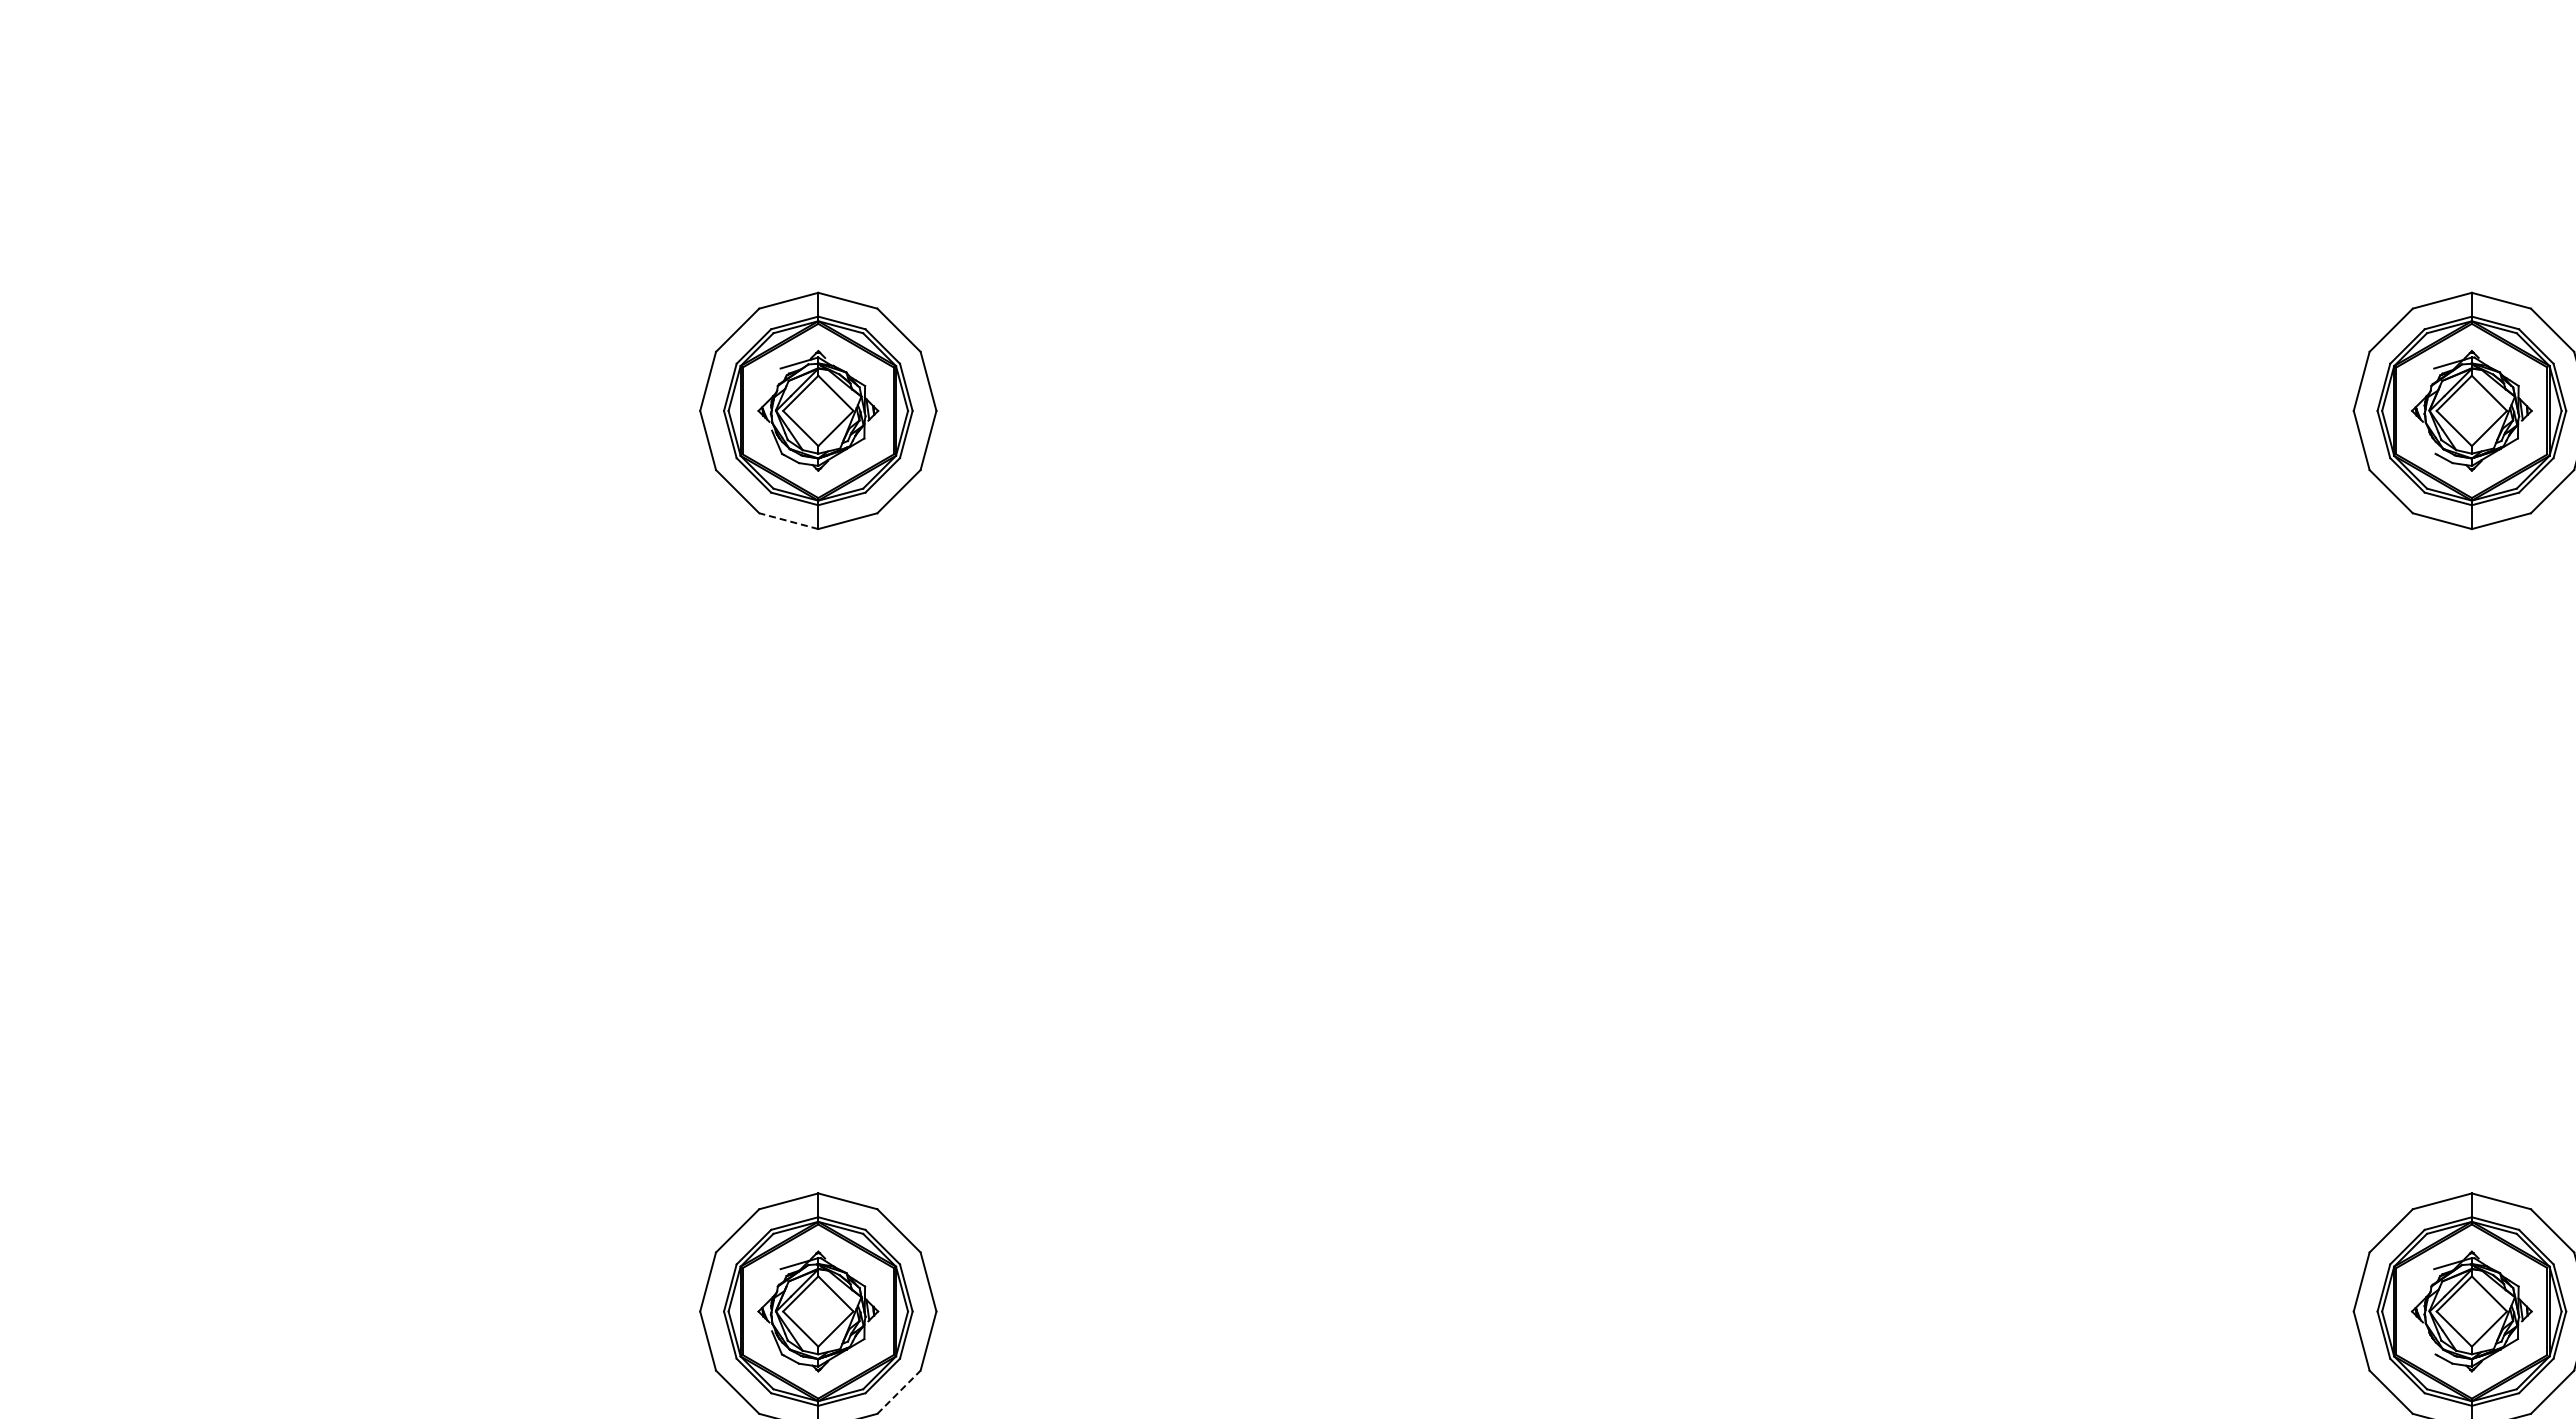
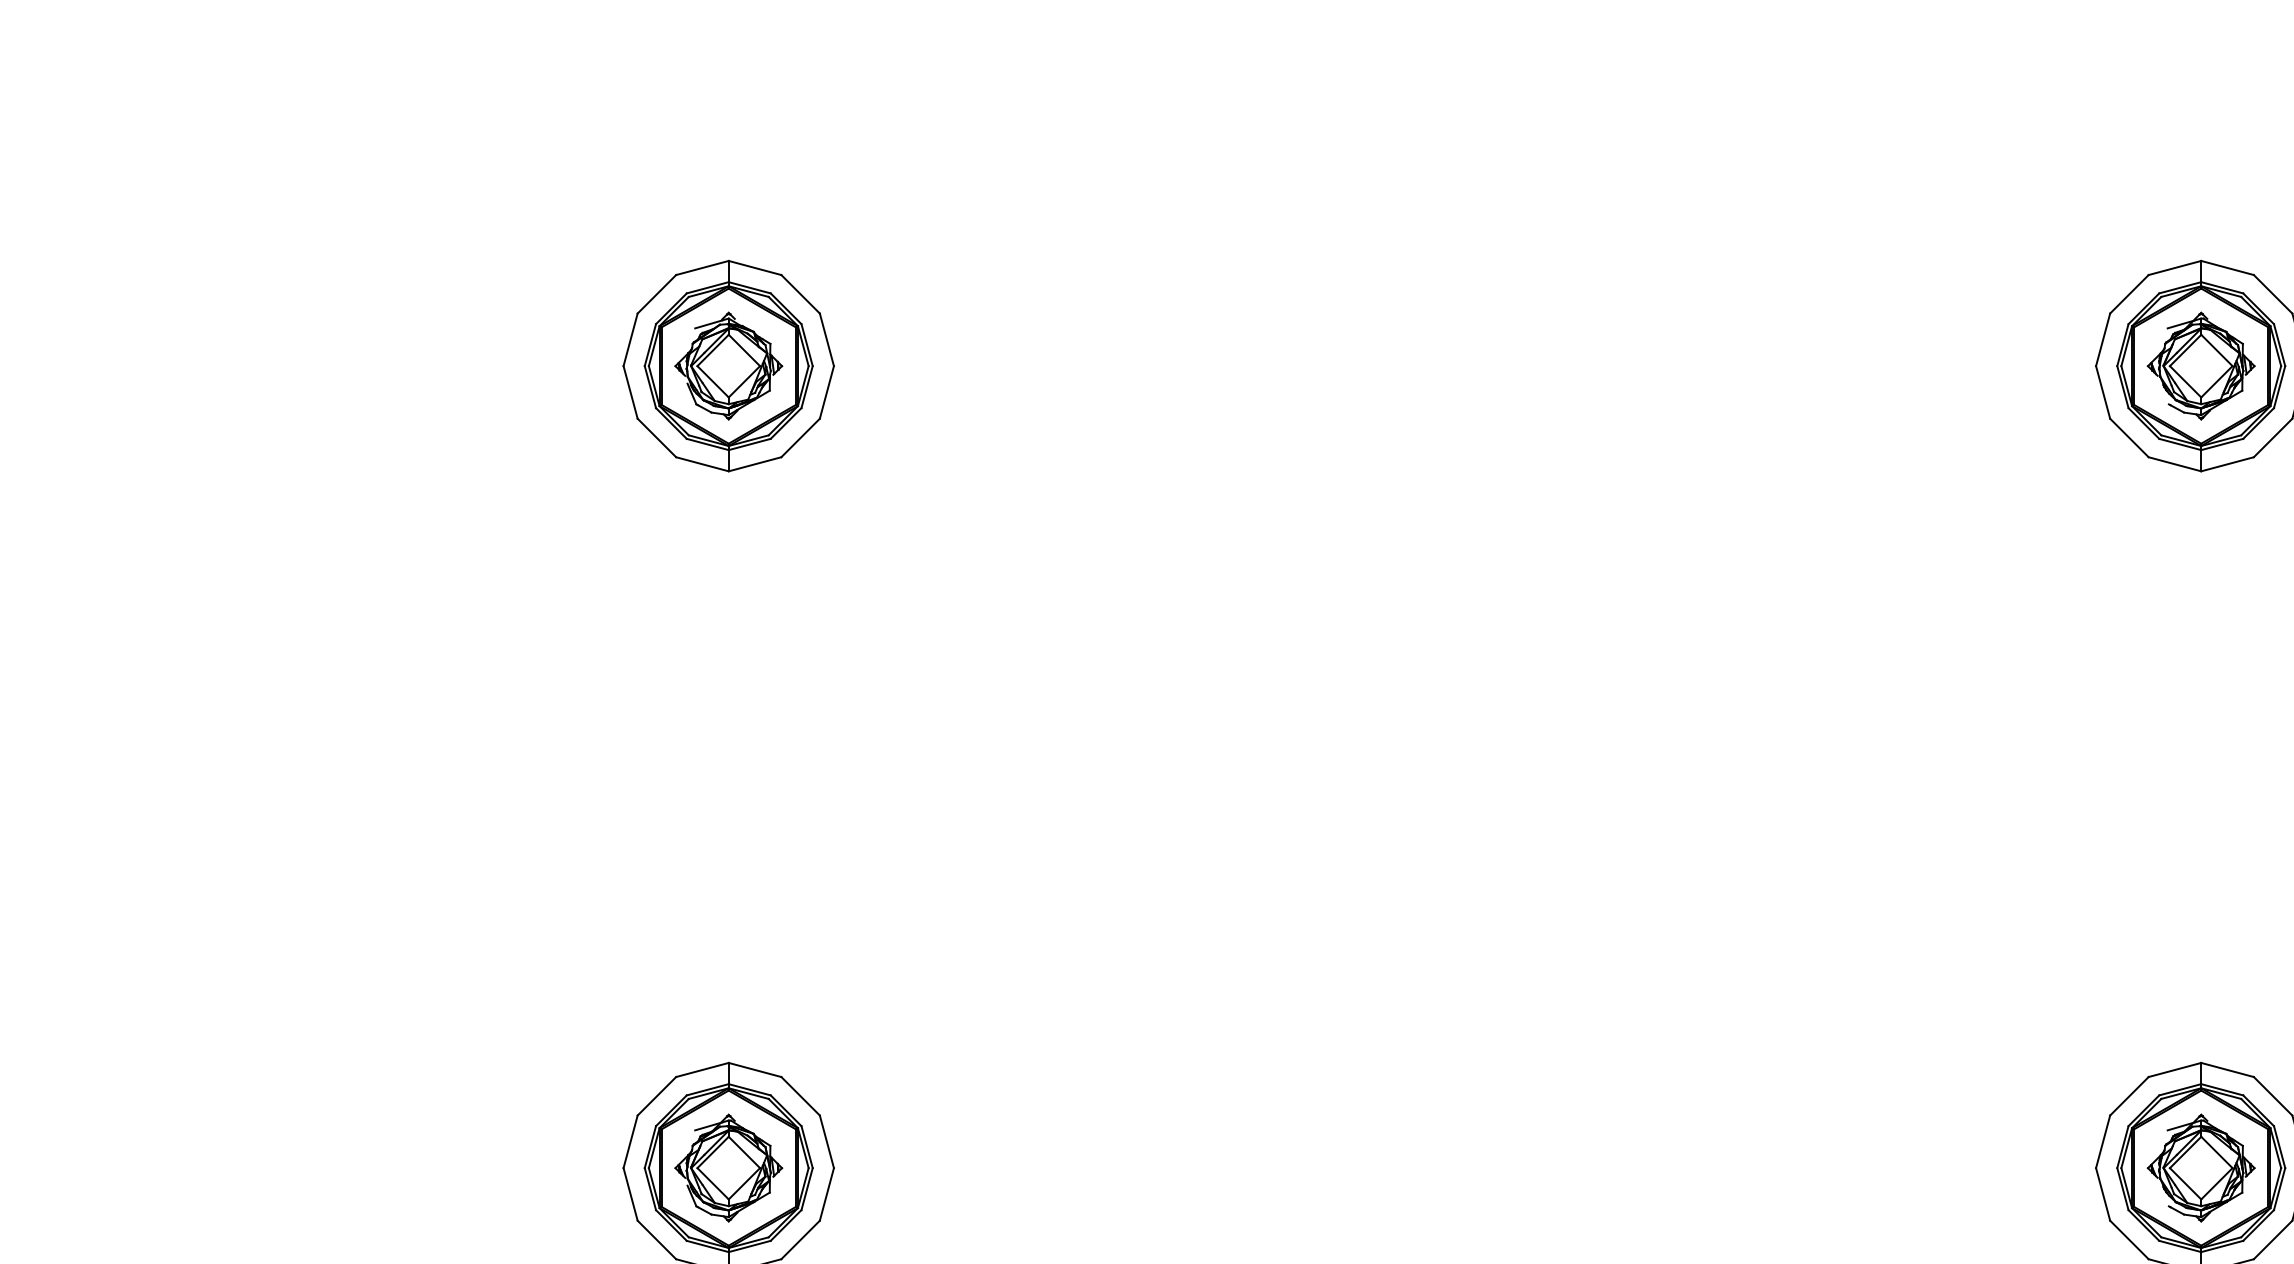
line: (788, 521) -> (702, 464), dashed -> solid
line: (899, 1392) -> (801, 1240), dashed -> solid

